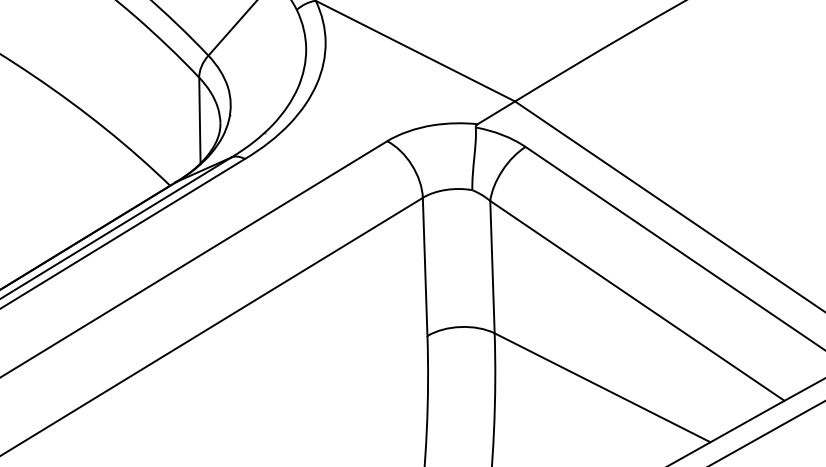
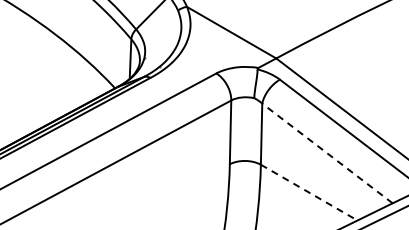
line: (637, 300) -> (327, 153), solid -> dashed
line: (603, 387) -> (309, 192), solid -> dashed

